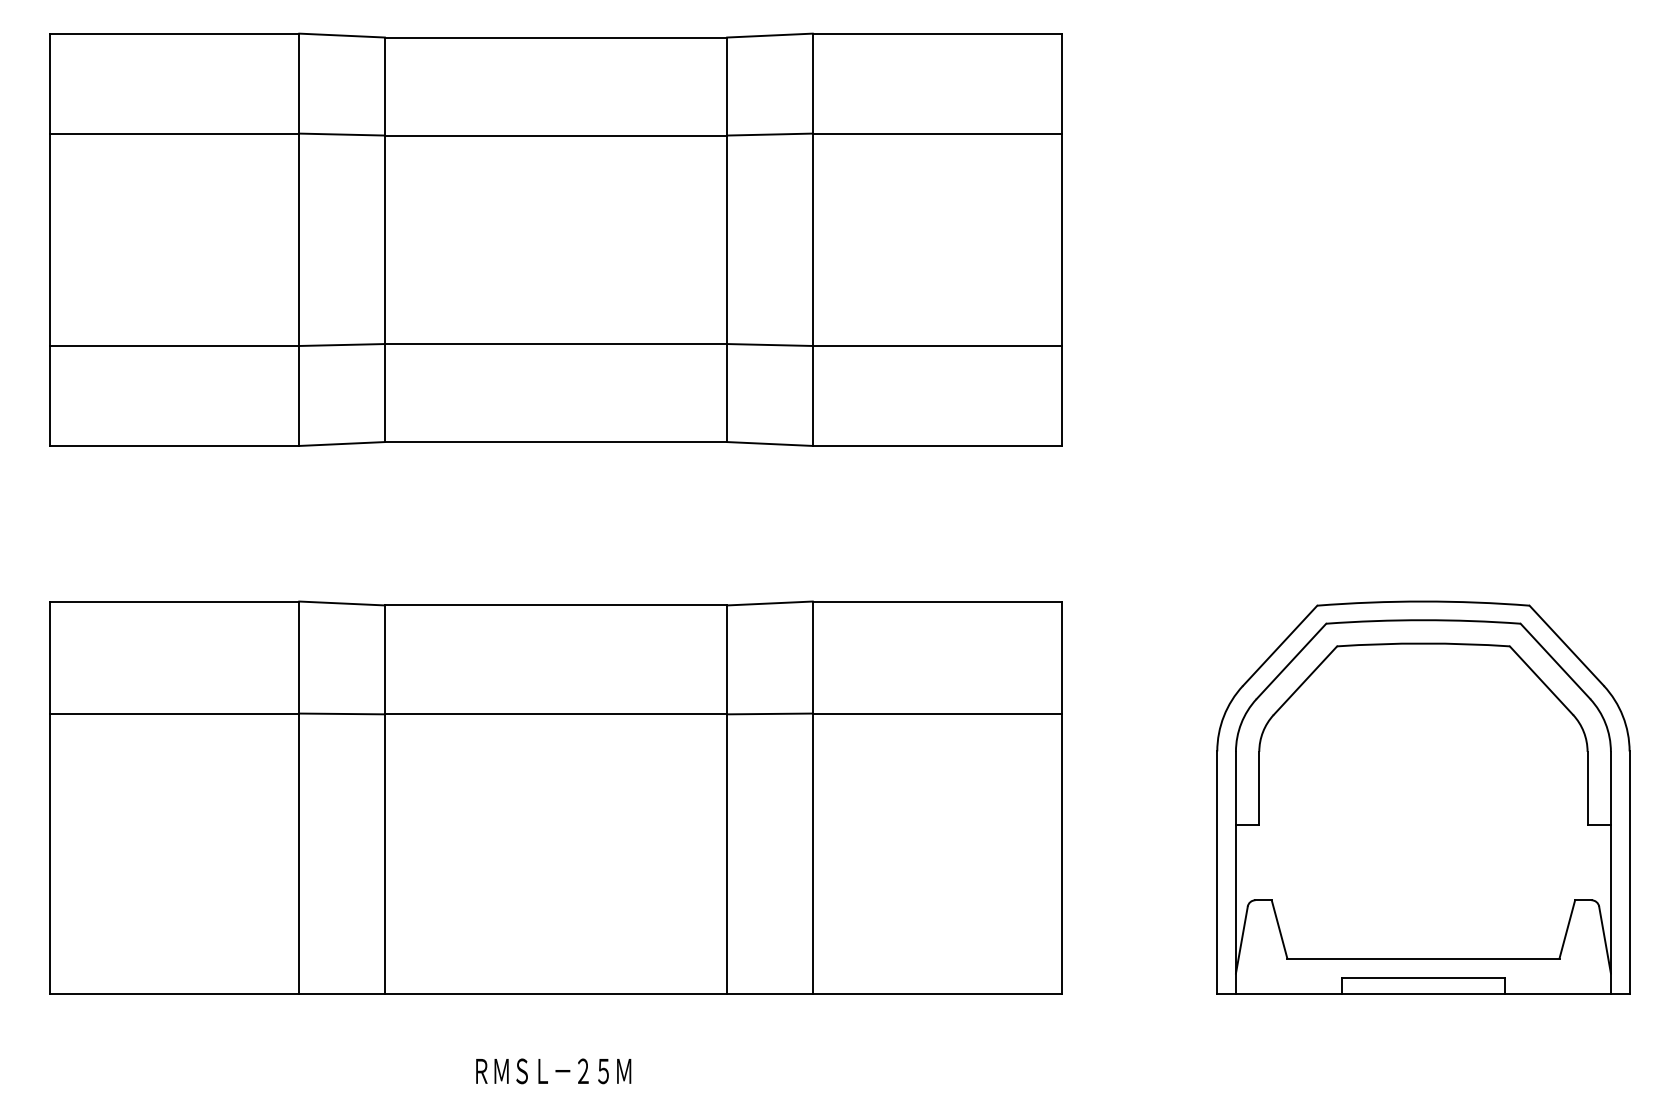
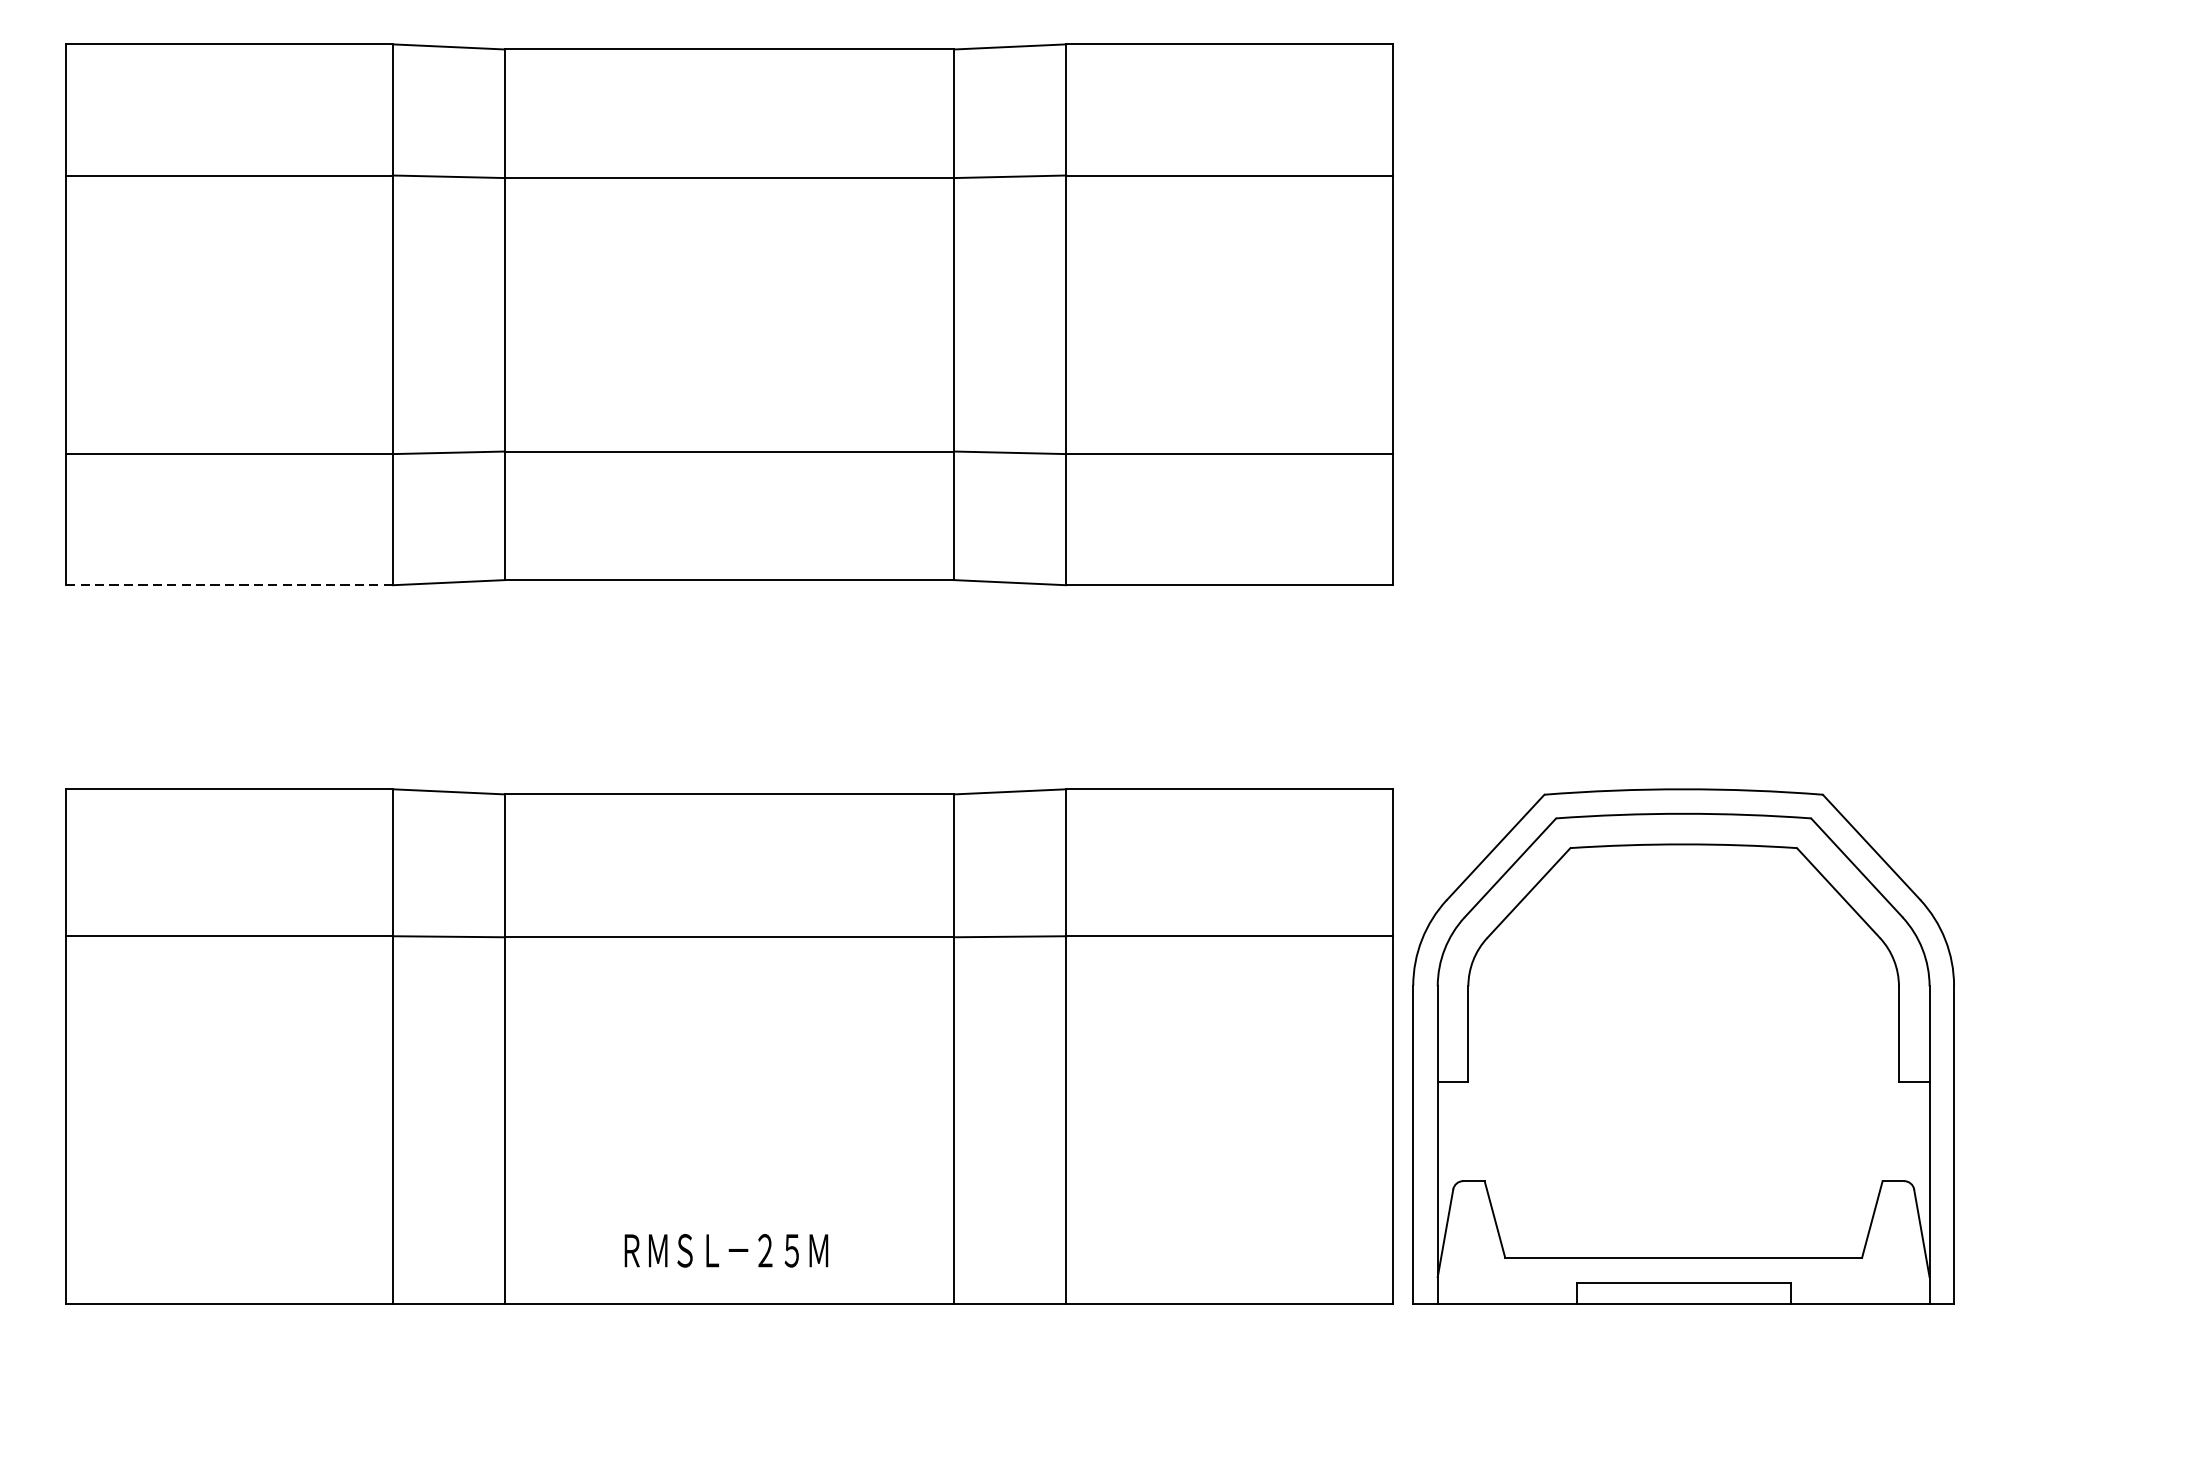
line: (174, 445) -> (229, 584), solid -> dashed
part: (1423, 797) -> (1683, 1046), moved
text: (553, 1071) -> (726, 1250), moved

